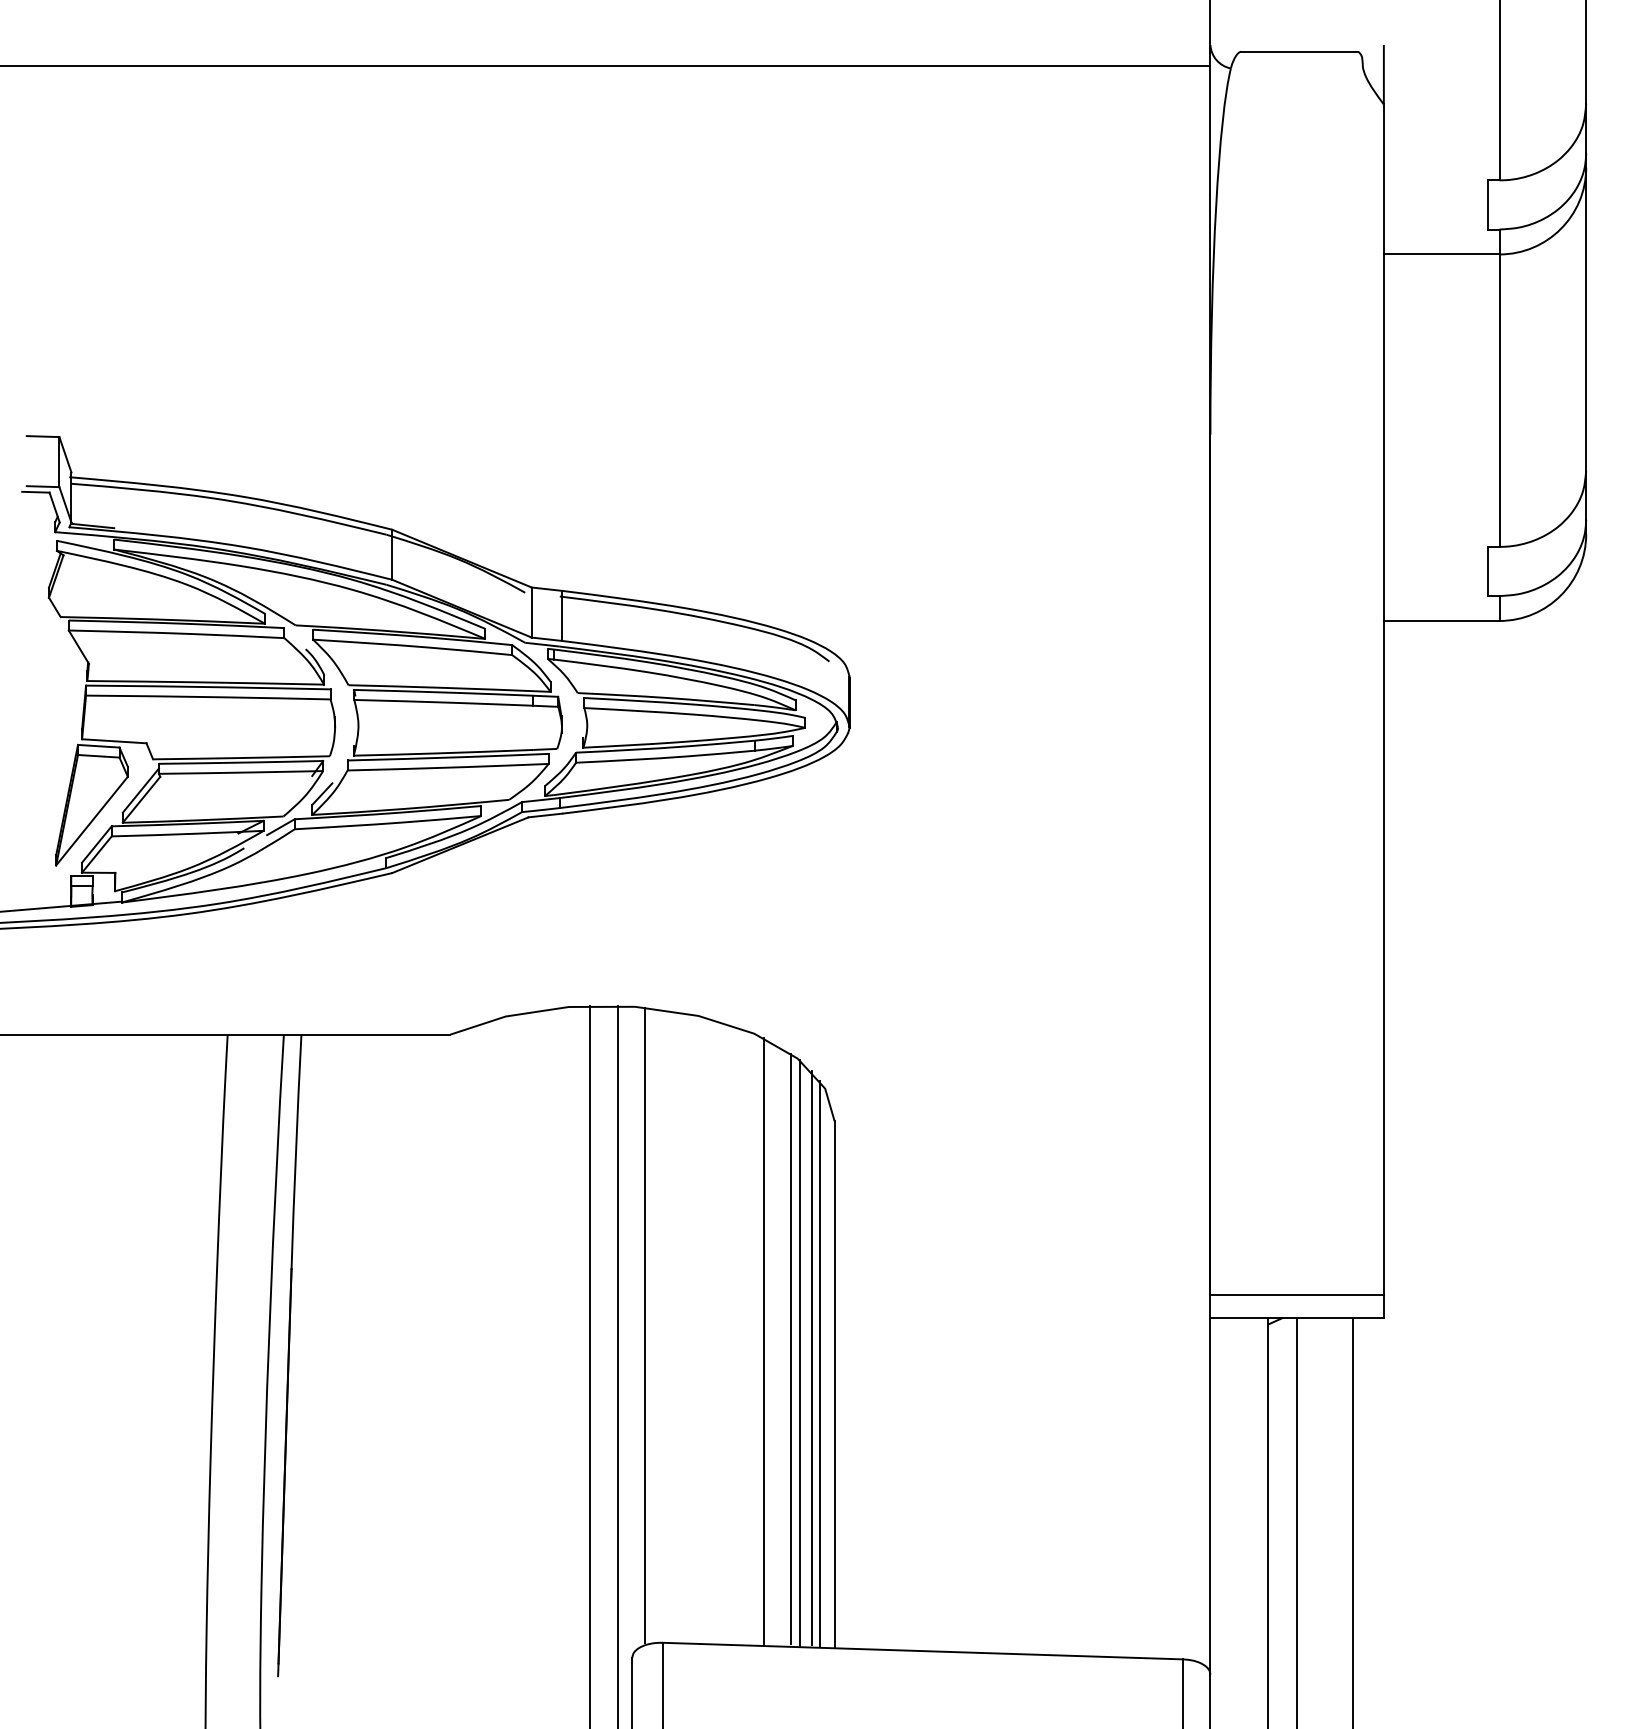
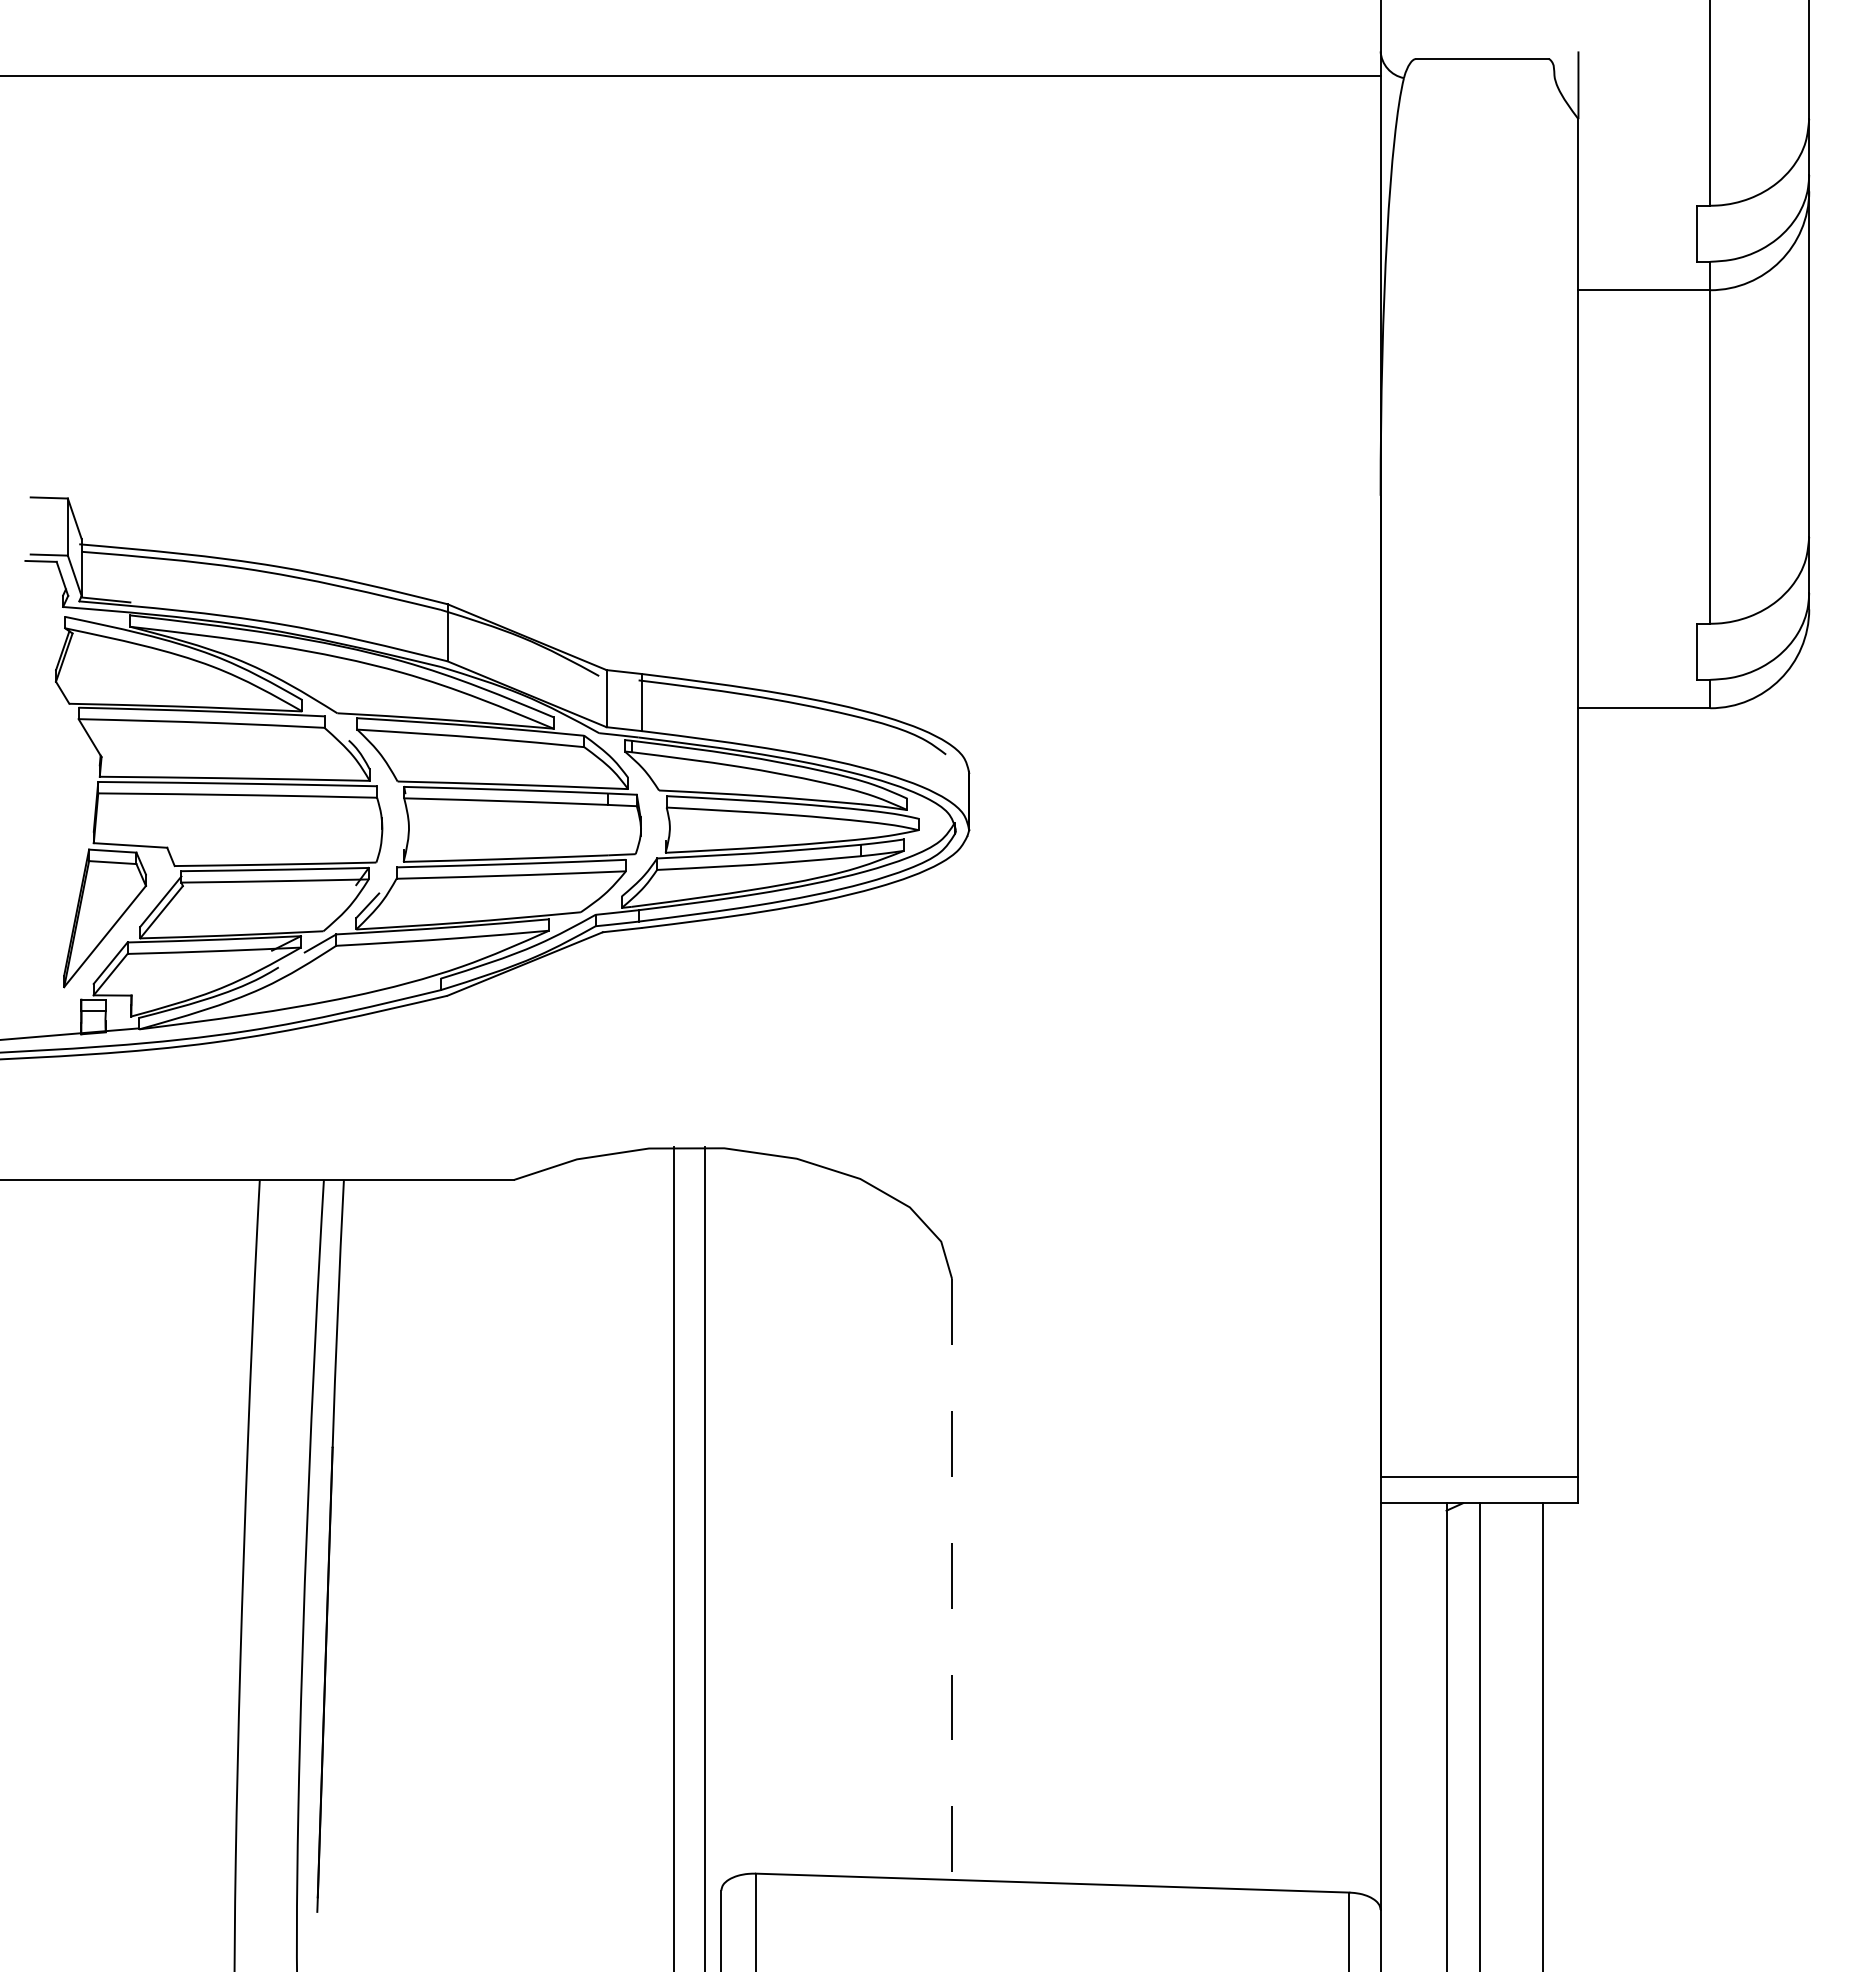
line: (645, 1325) -> (736, 1511), removed
line: (764, 1341) -> (871, 1529), removed
line: (791, 1348) -> (902, 1538), removed
line: (799, 1353) -> (912, 1543), removed
line: (811, 1357) -> (925, 1548), removed
line: (820, 1363) -> (935, 1555), removed
line: (835, 1384) -> (952, 1579), solid -> dashed

